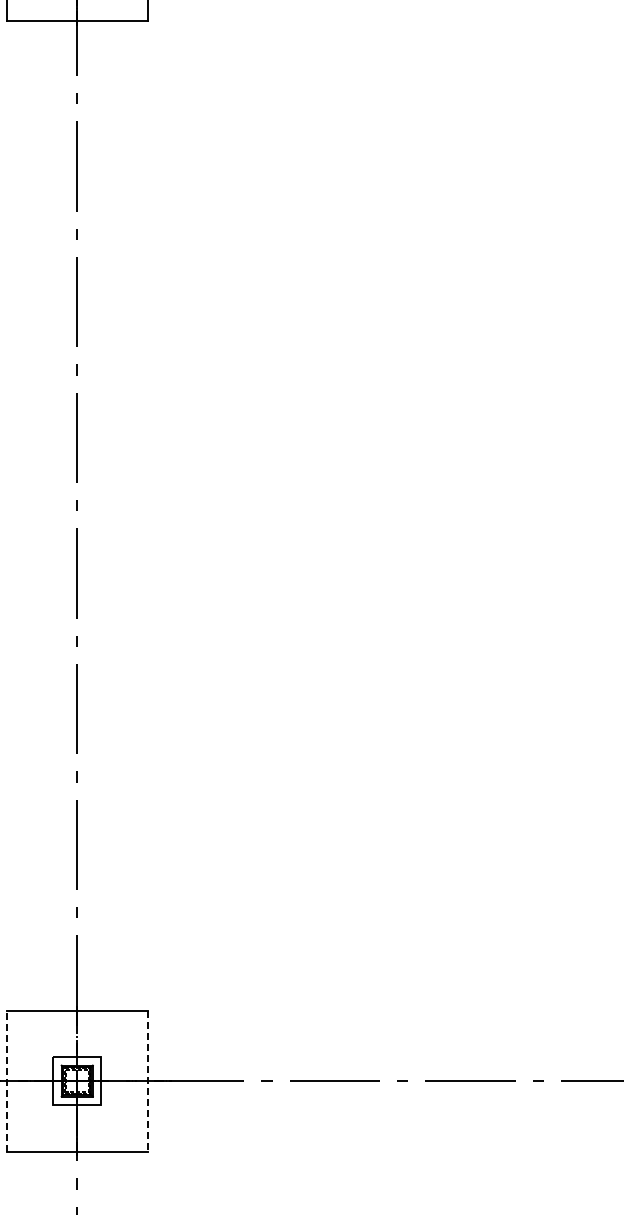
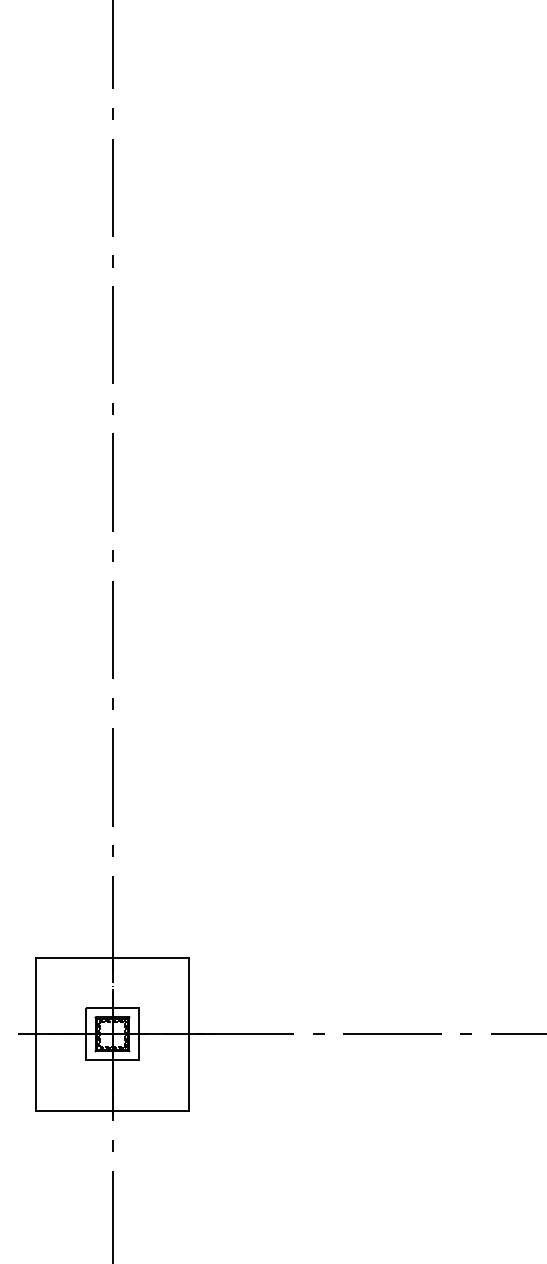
line: (6, 1081) -> (35, 1034), dashed -> solid
line: (147, 1081) -> (188, 1034), dashed -> solid

